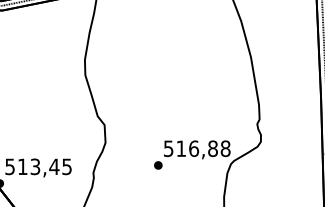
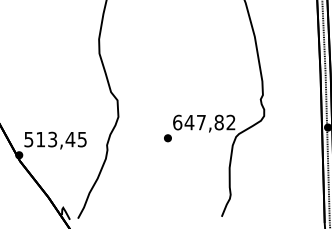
text: (197, 148) -> (204, 122), 516,88 -> 647,82

